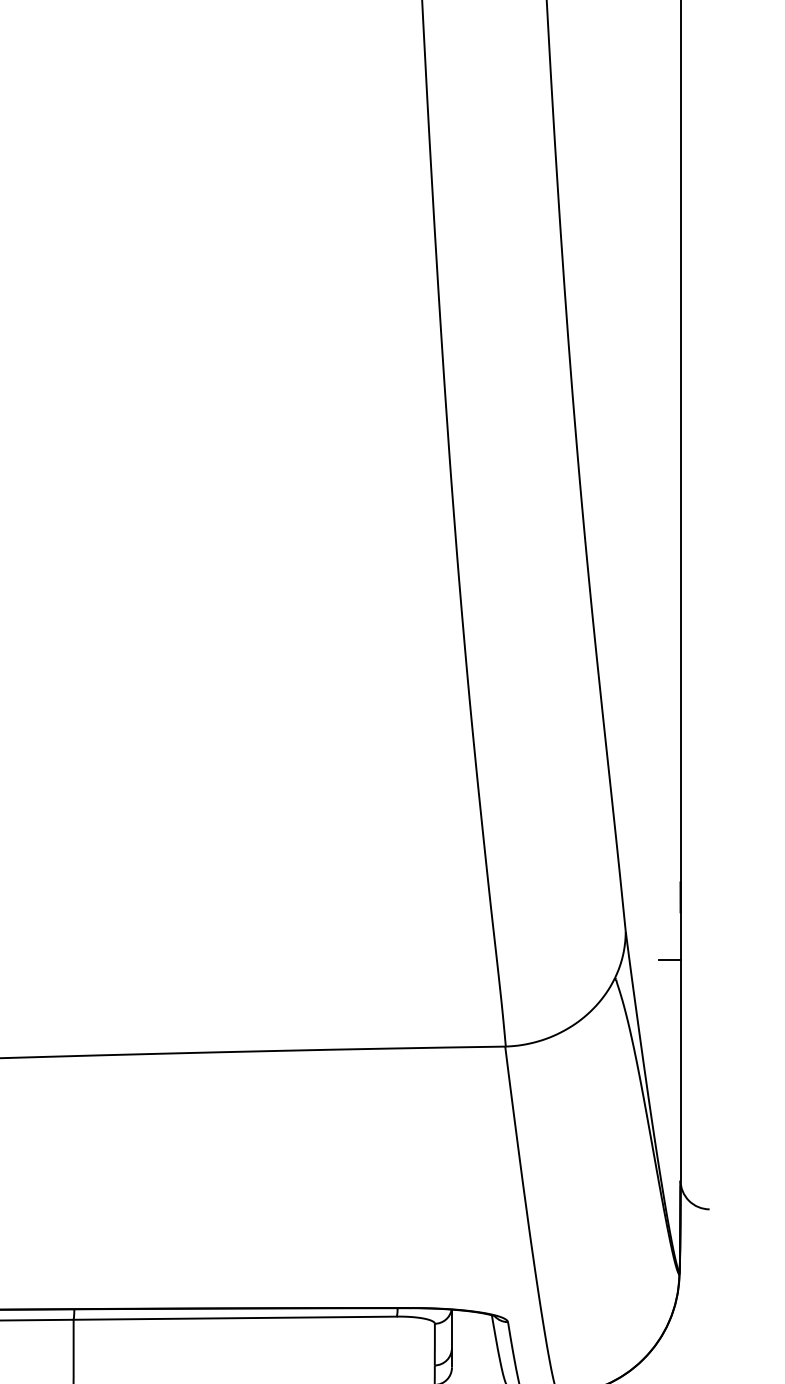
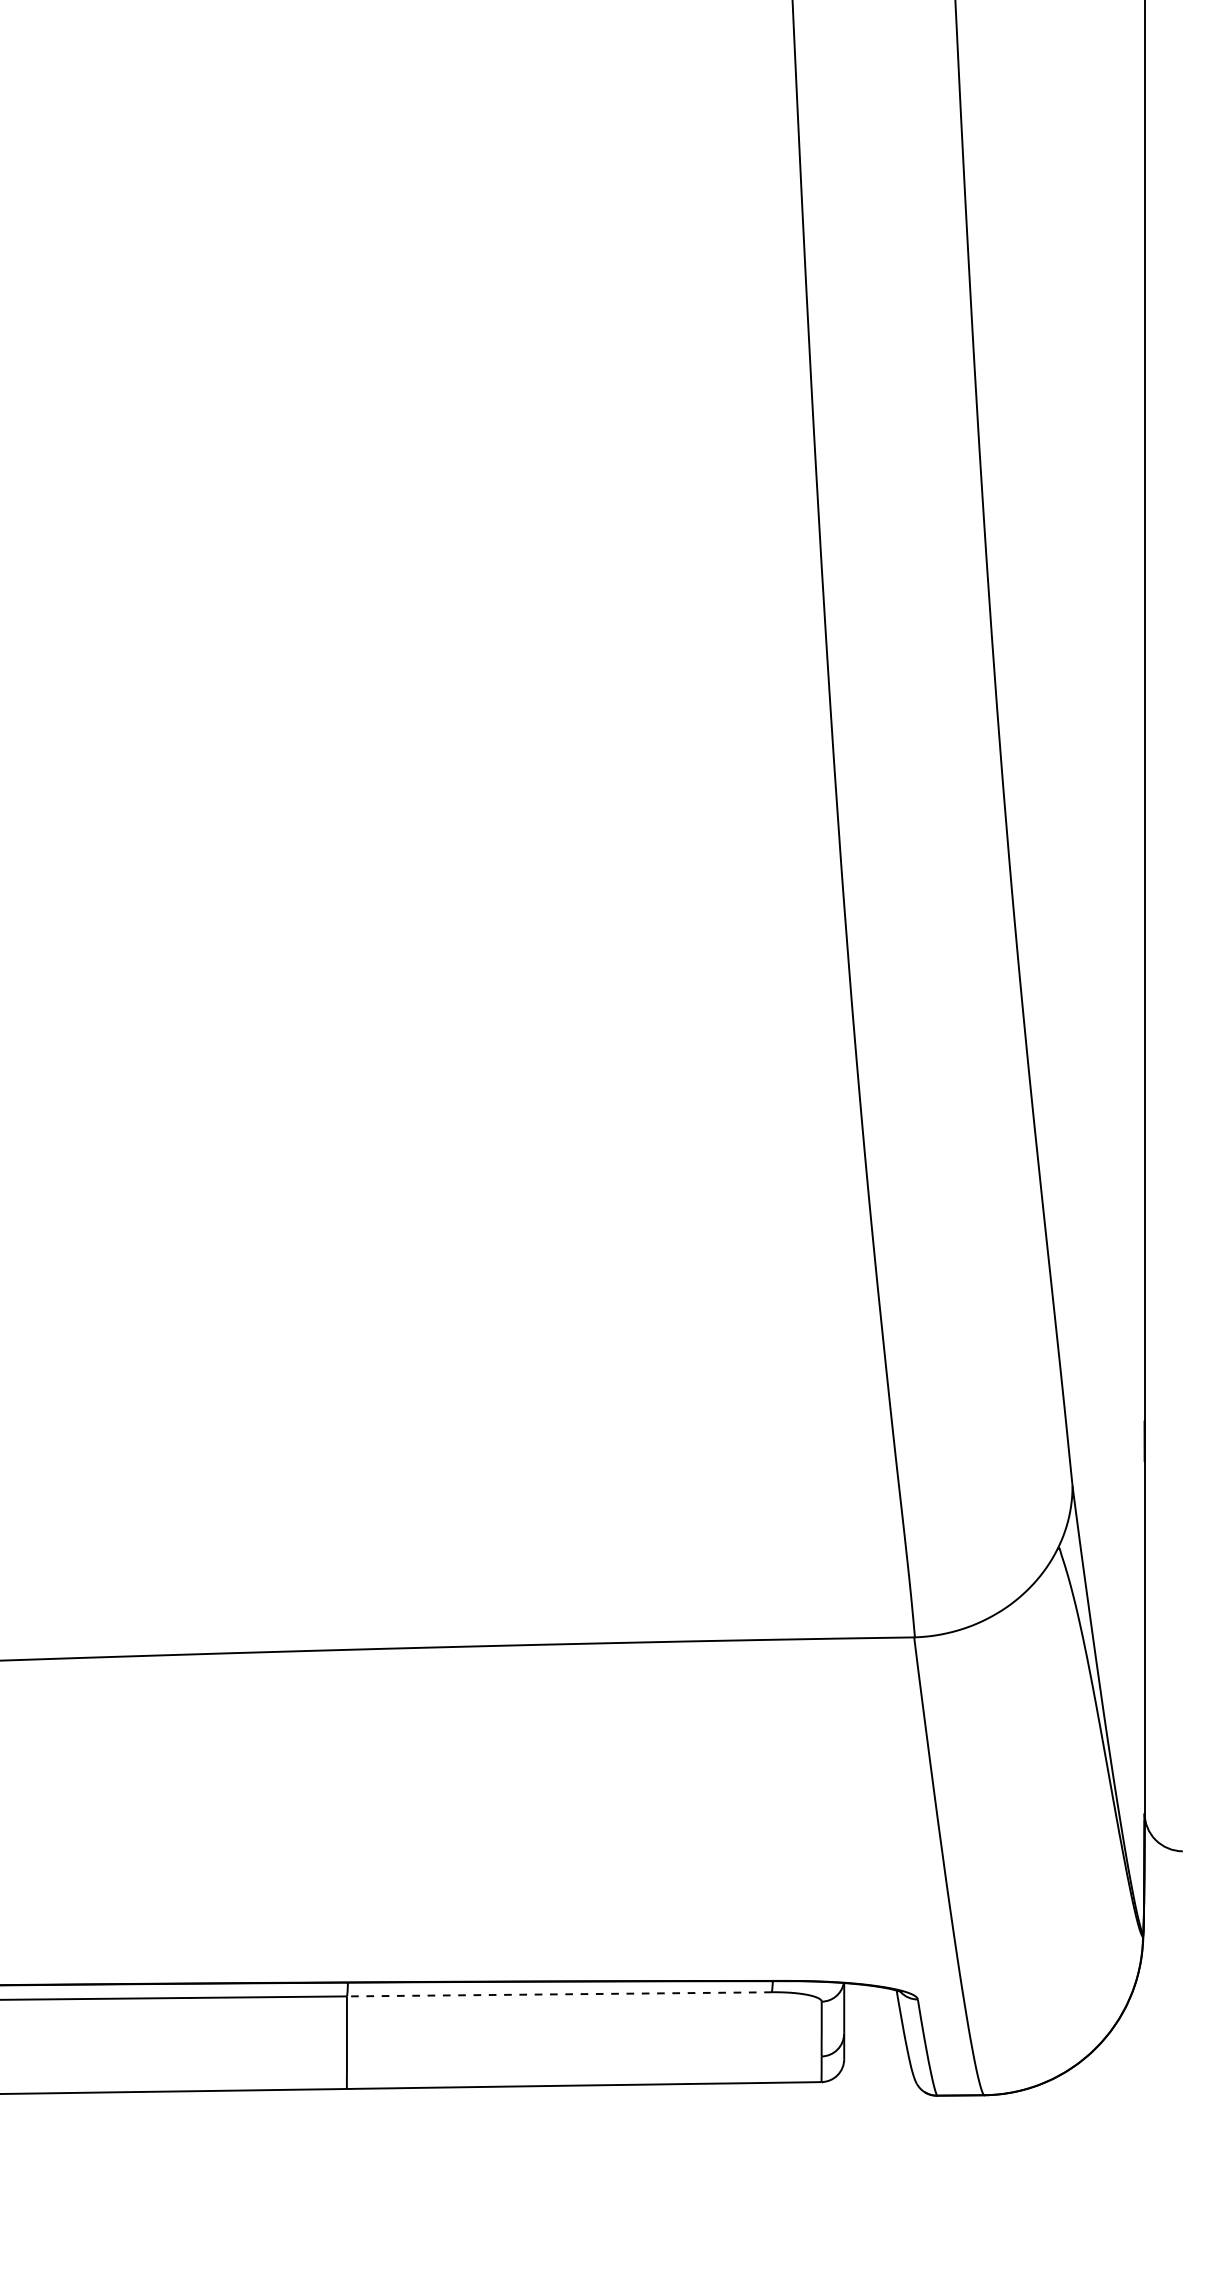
line: (669, 959) -> (1130, 1523), removed
line: (234, 1318) -> (558, 1994), solid -> dashed

